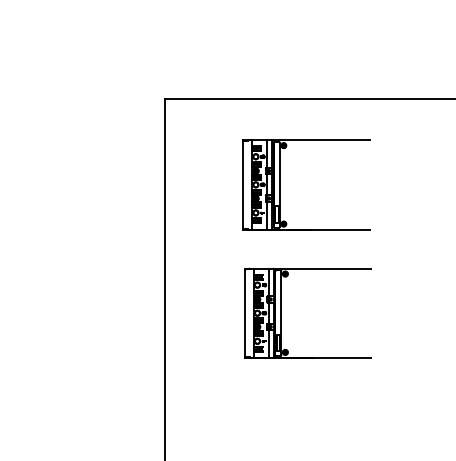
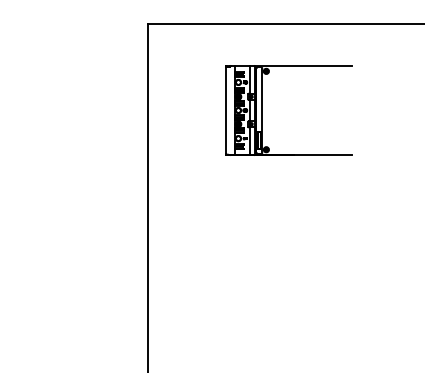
part: (281, 312) -> (264, 238), removed

